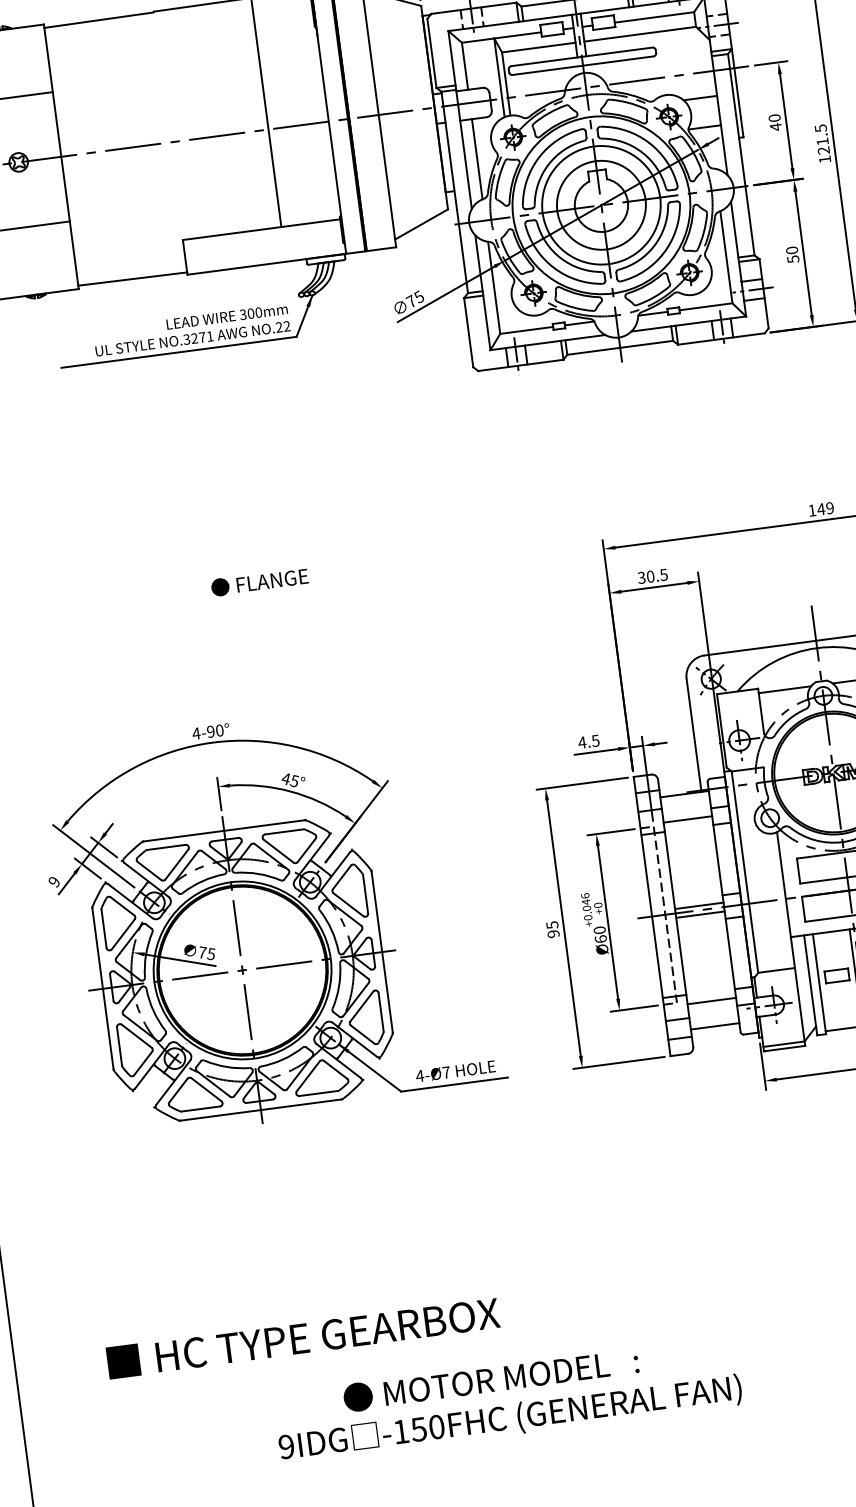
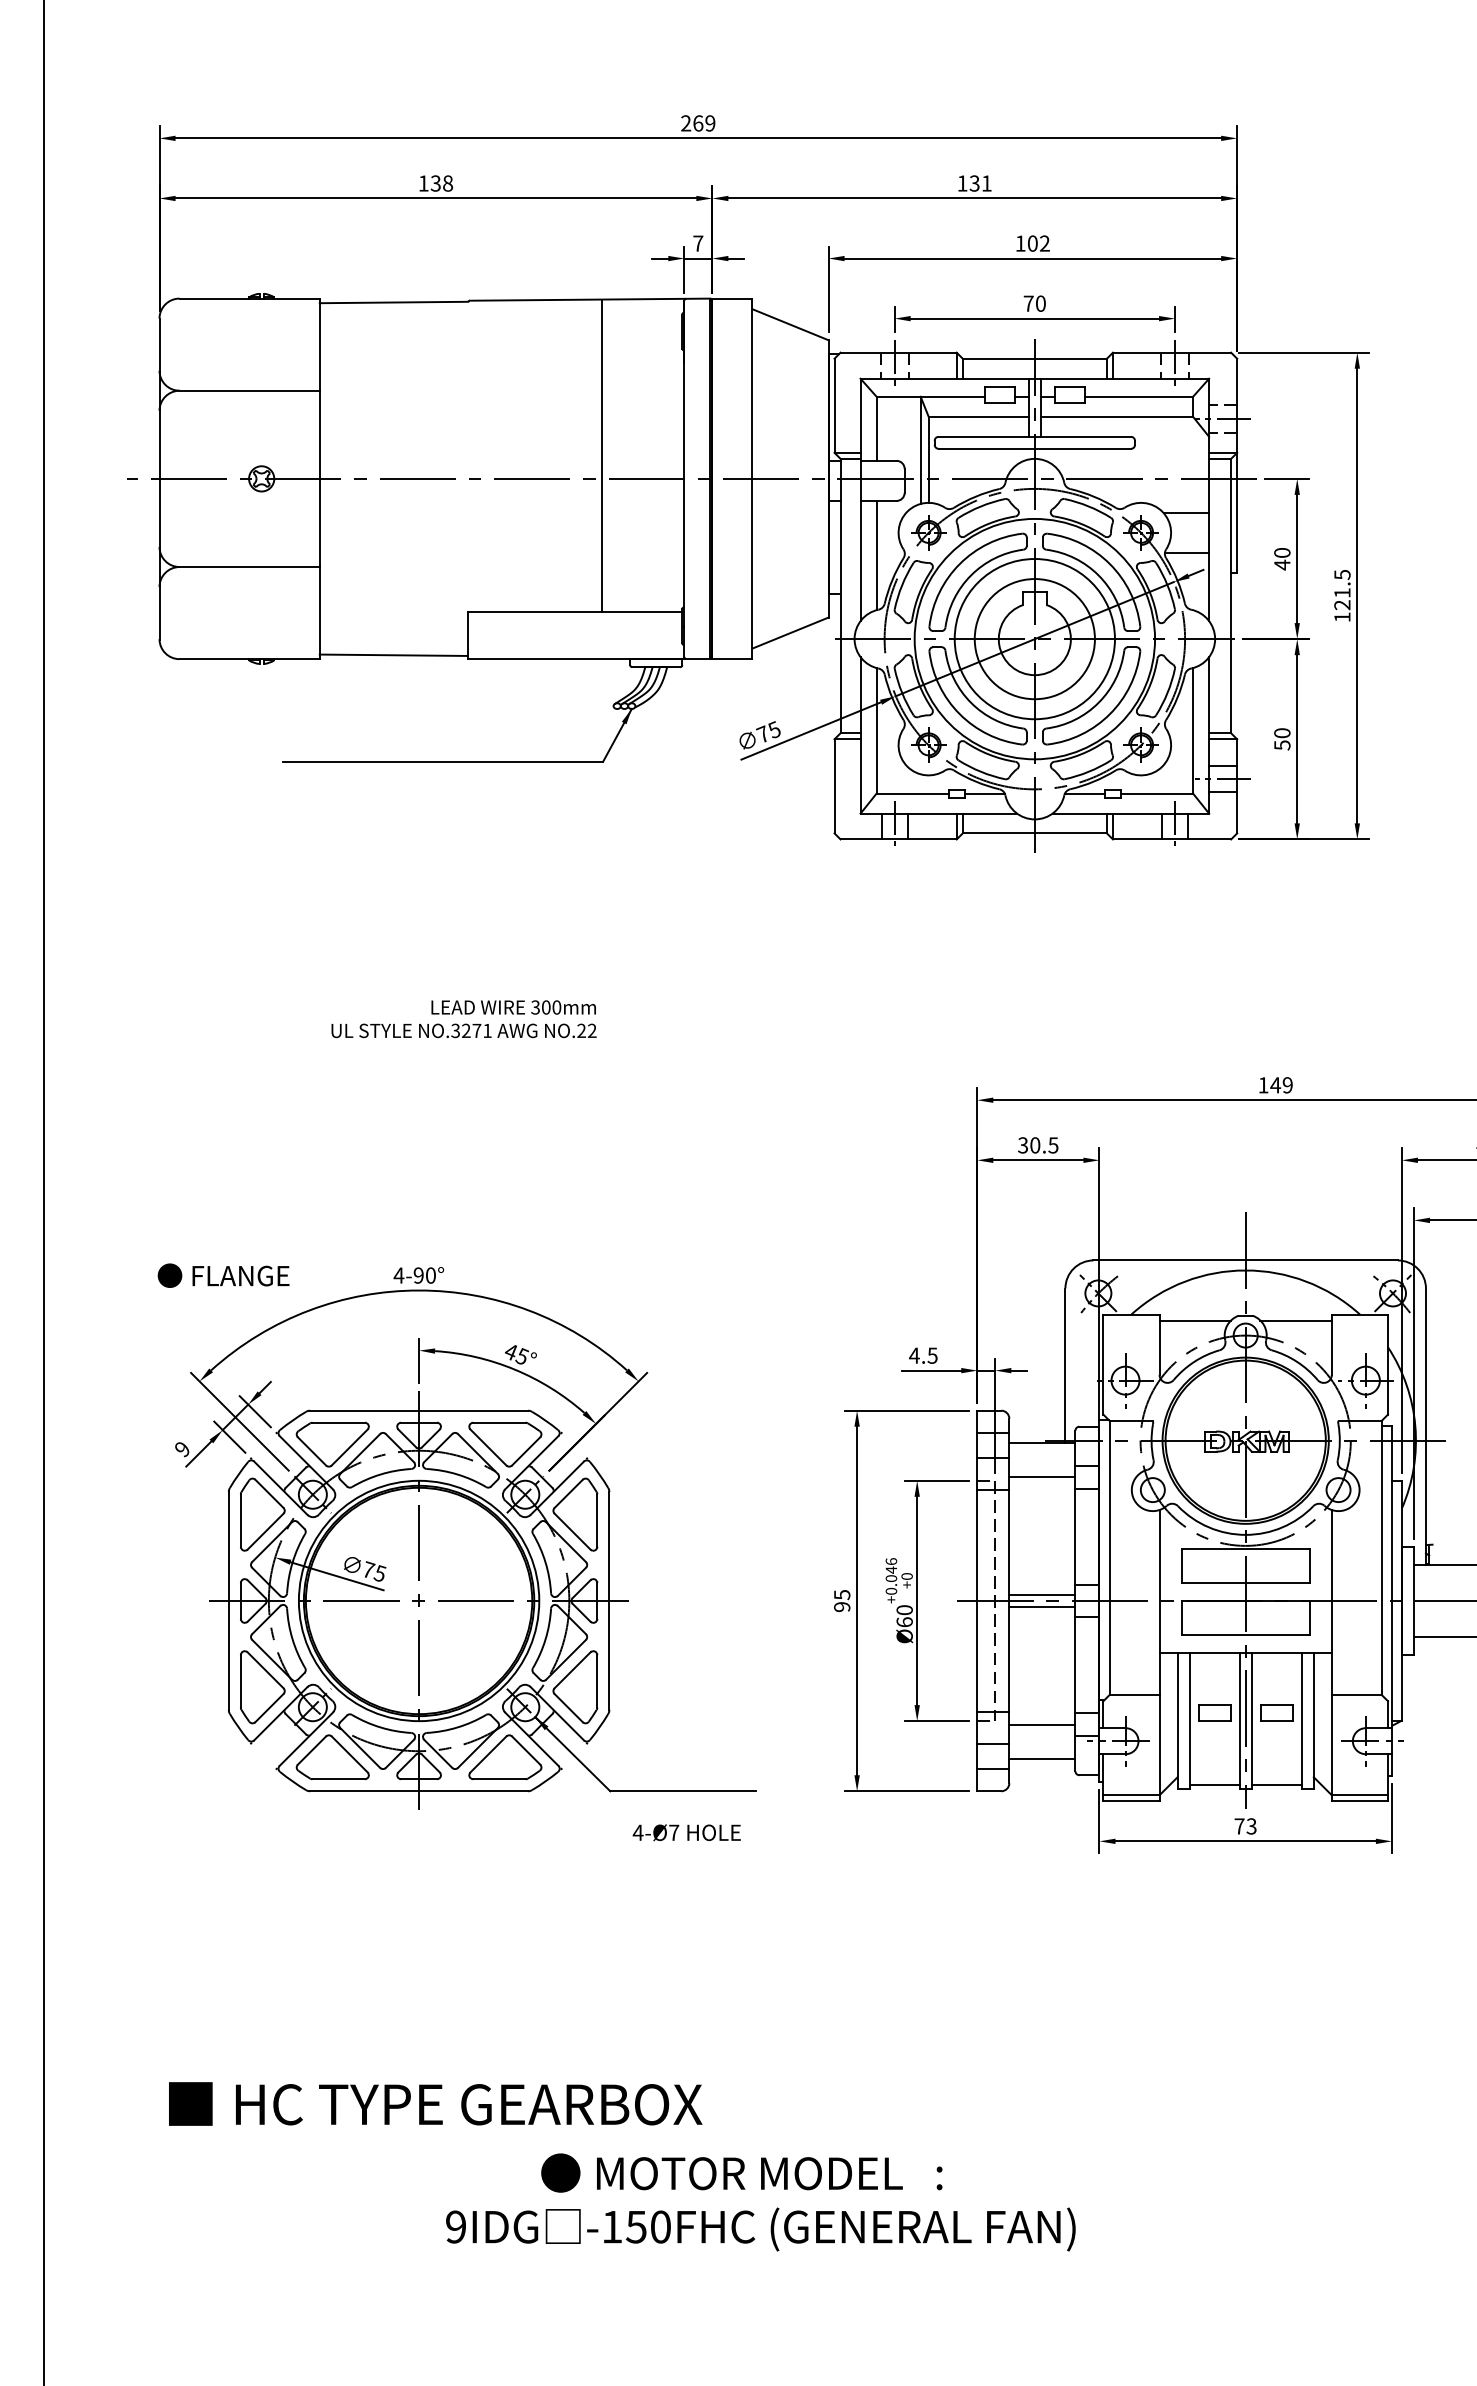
text: (191, 330) -> (463, 1019), moved
text: (259, 581) -> (223, 1275), moved
text: (455, 1071) -> (686, 1832), moved
text: (507, 1399) -> (760, 2202), moved

